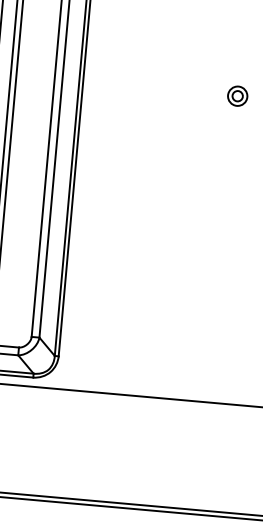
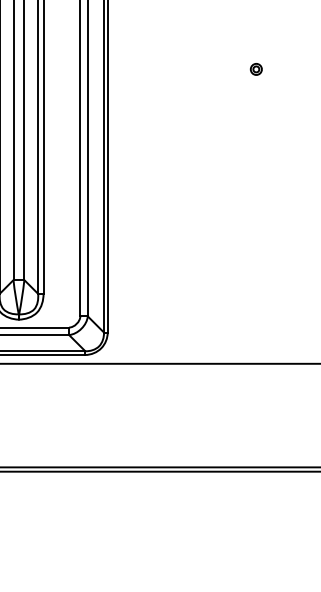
part: (237, 96) -> (256, 69), size x0.6

